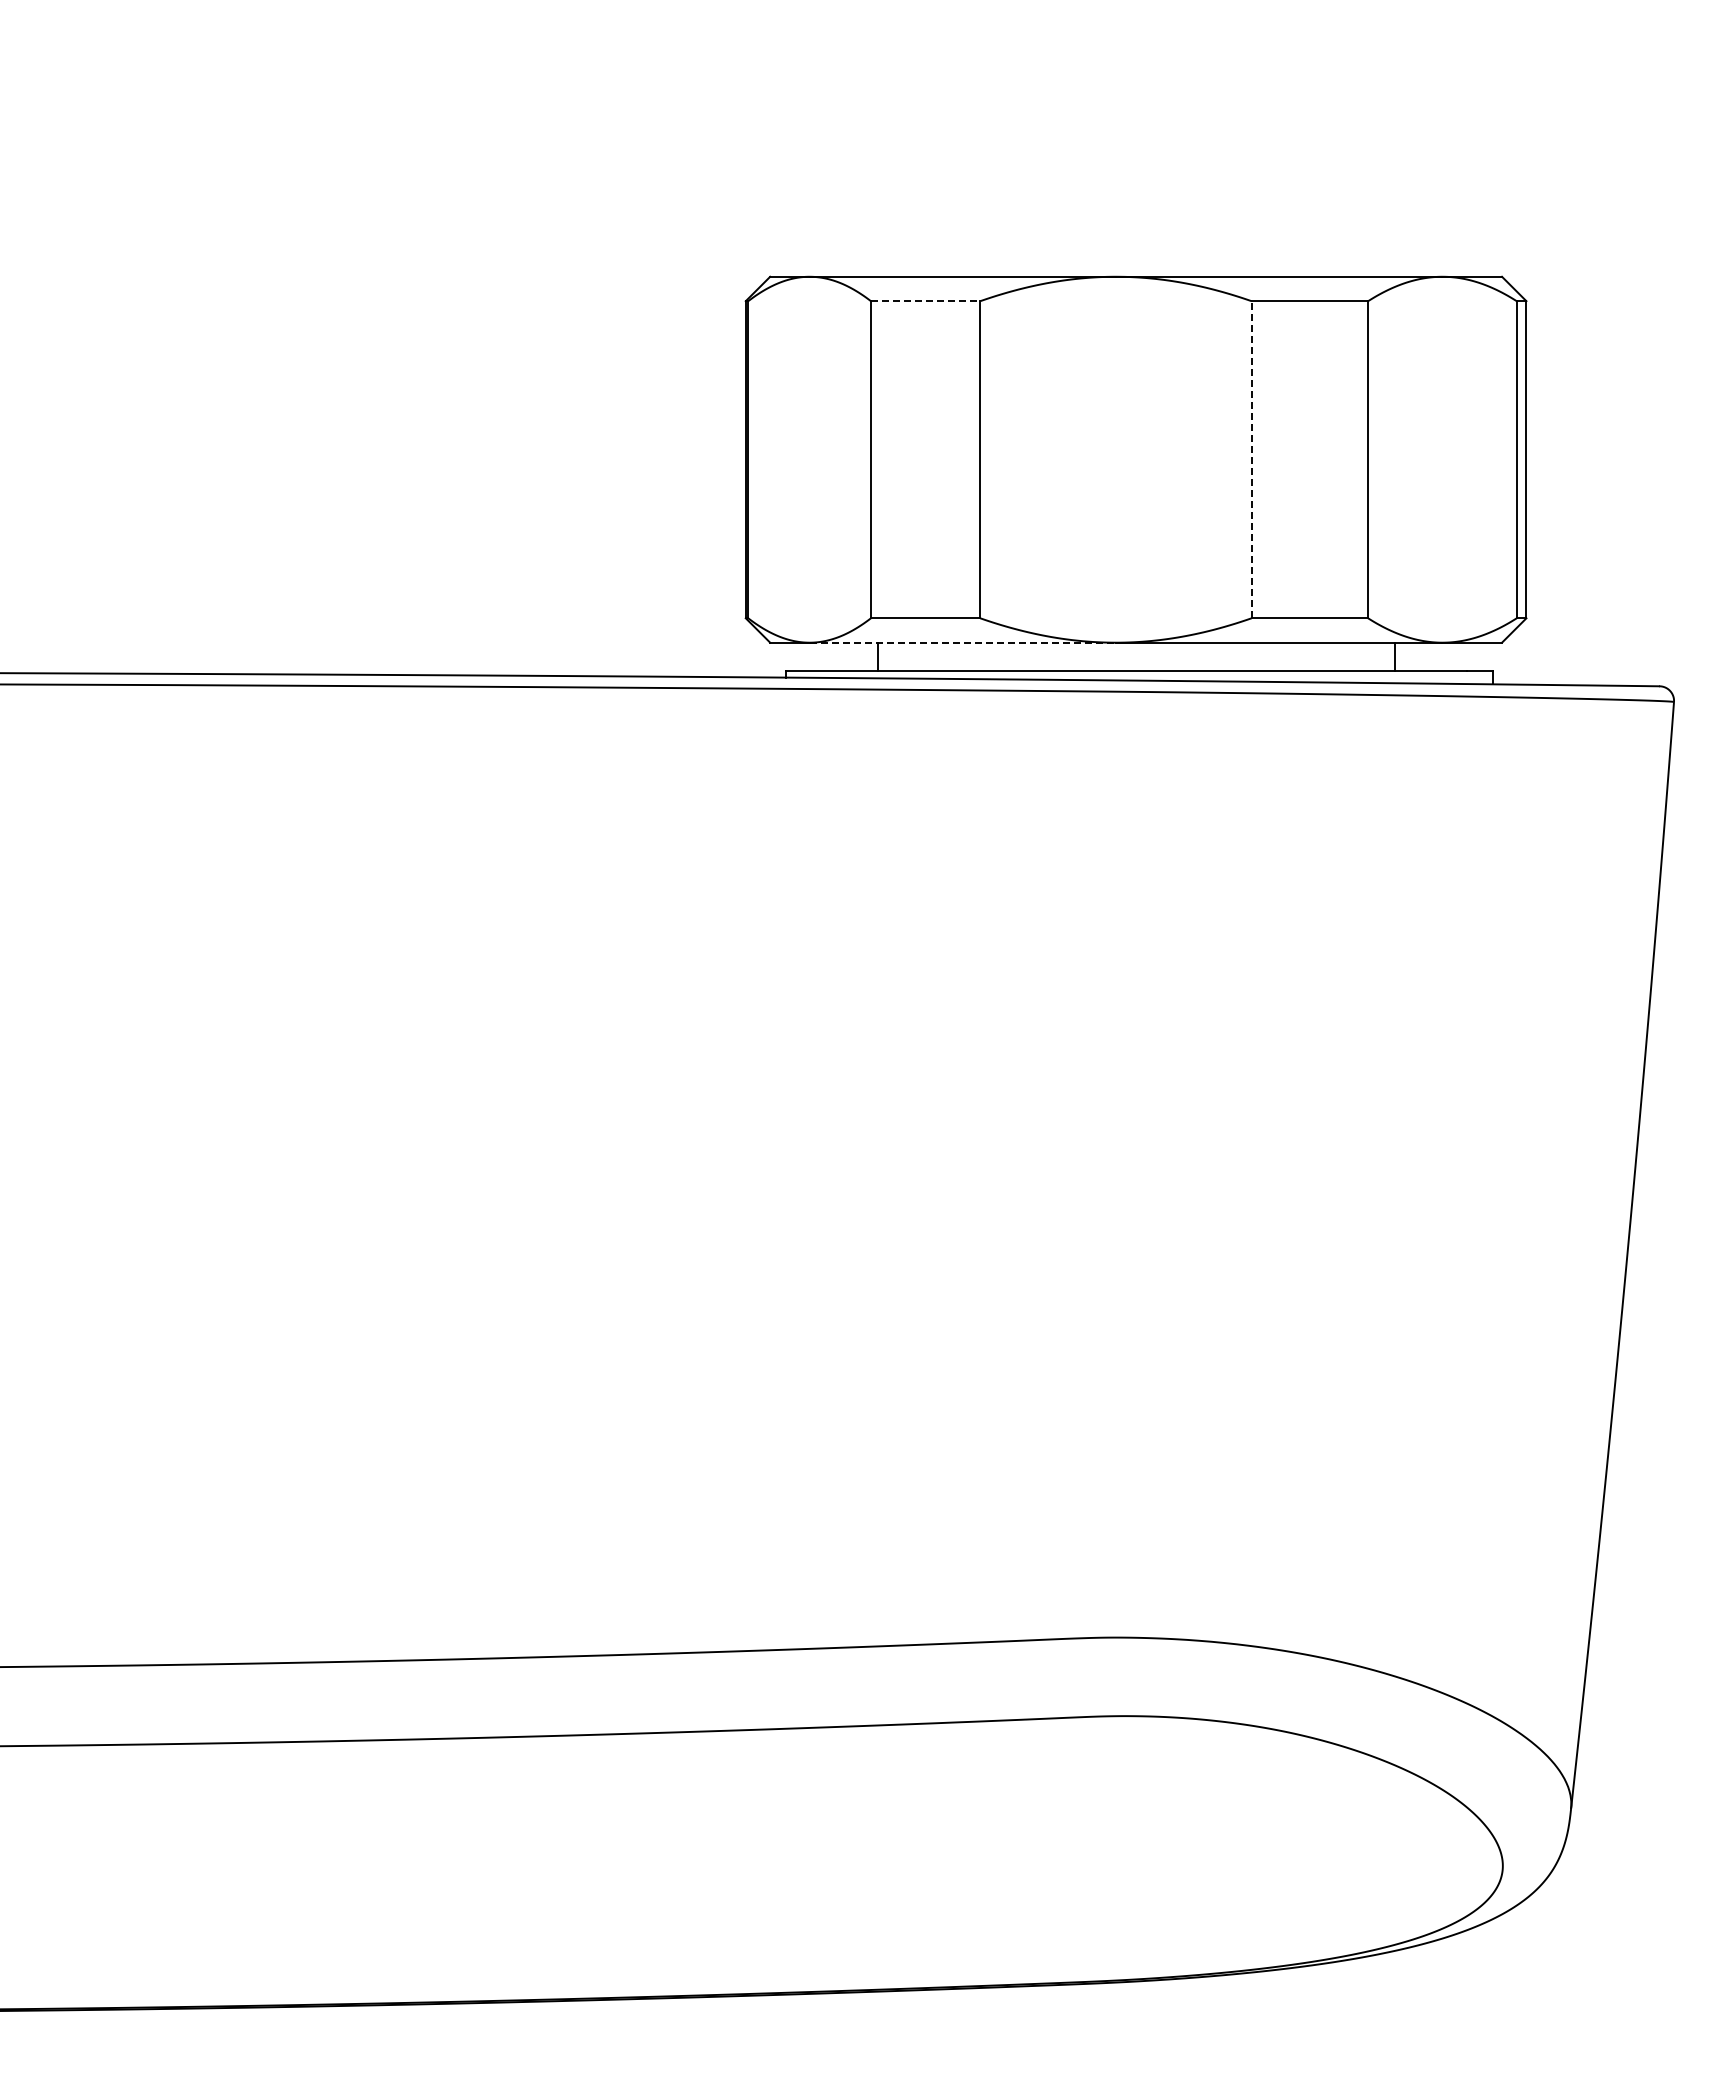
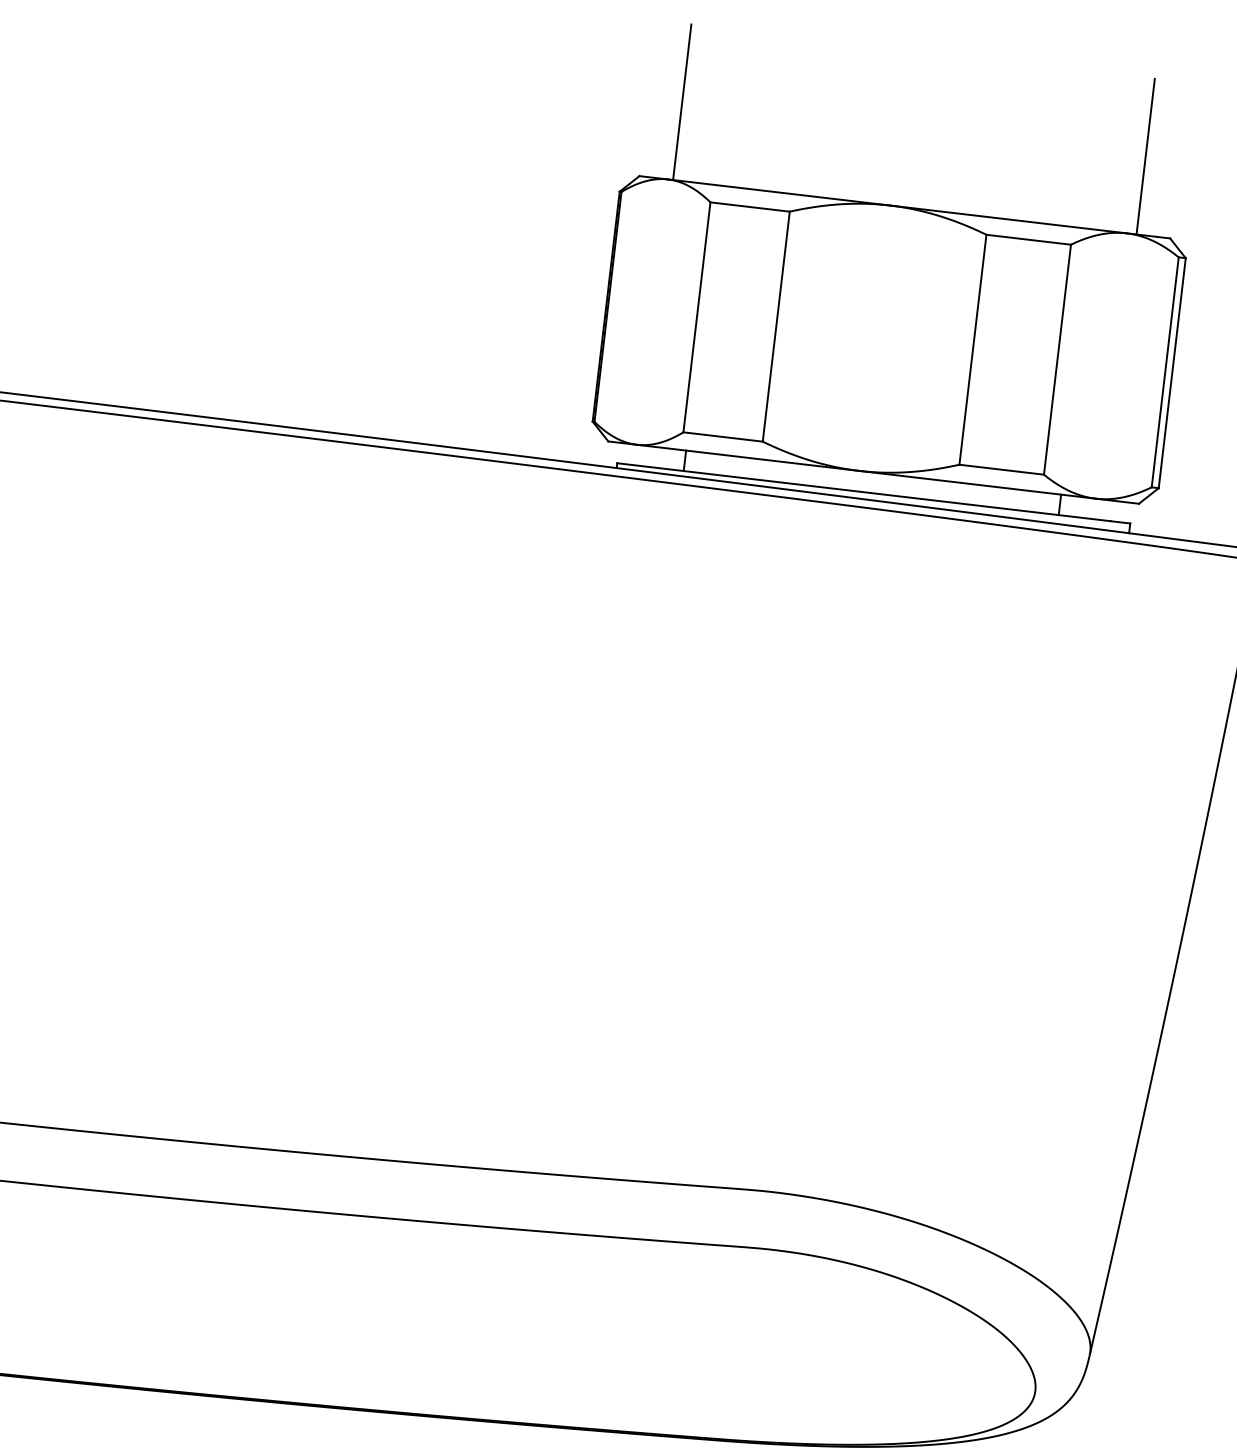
line: (816, 169) -> (682, 102), added
line: (1455, 169) -> (1145, 156), added
line: (925, 301) -> (749, 207), dashed -> solid
line: (1251, 459) -> (972, 349), dashed -> solid
line: (963, 642) -> (748, 457), dashed -> solid

